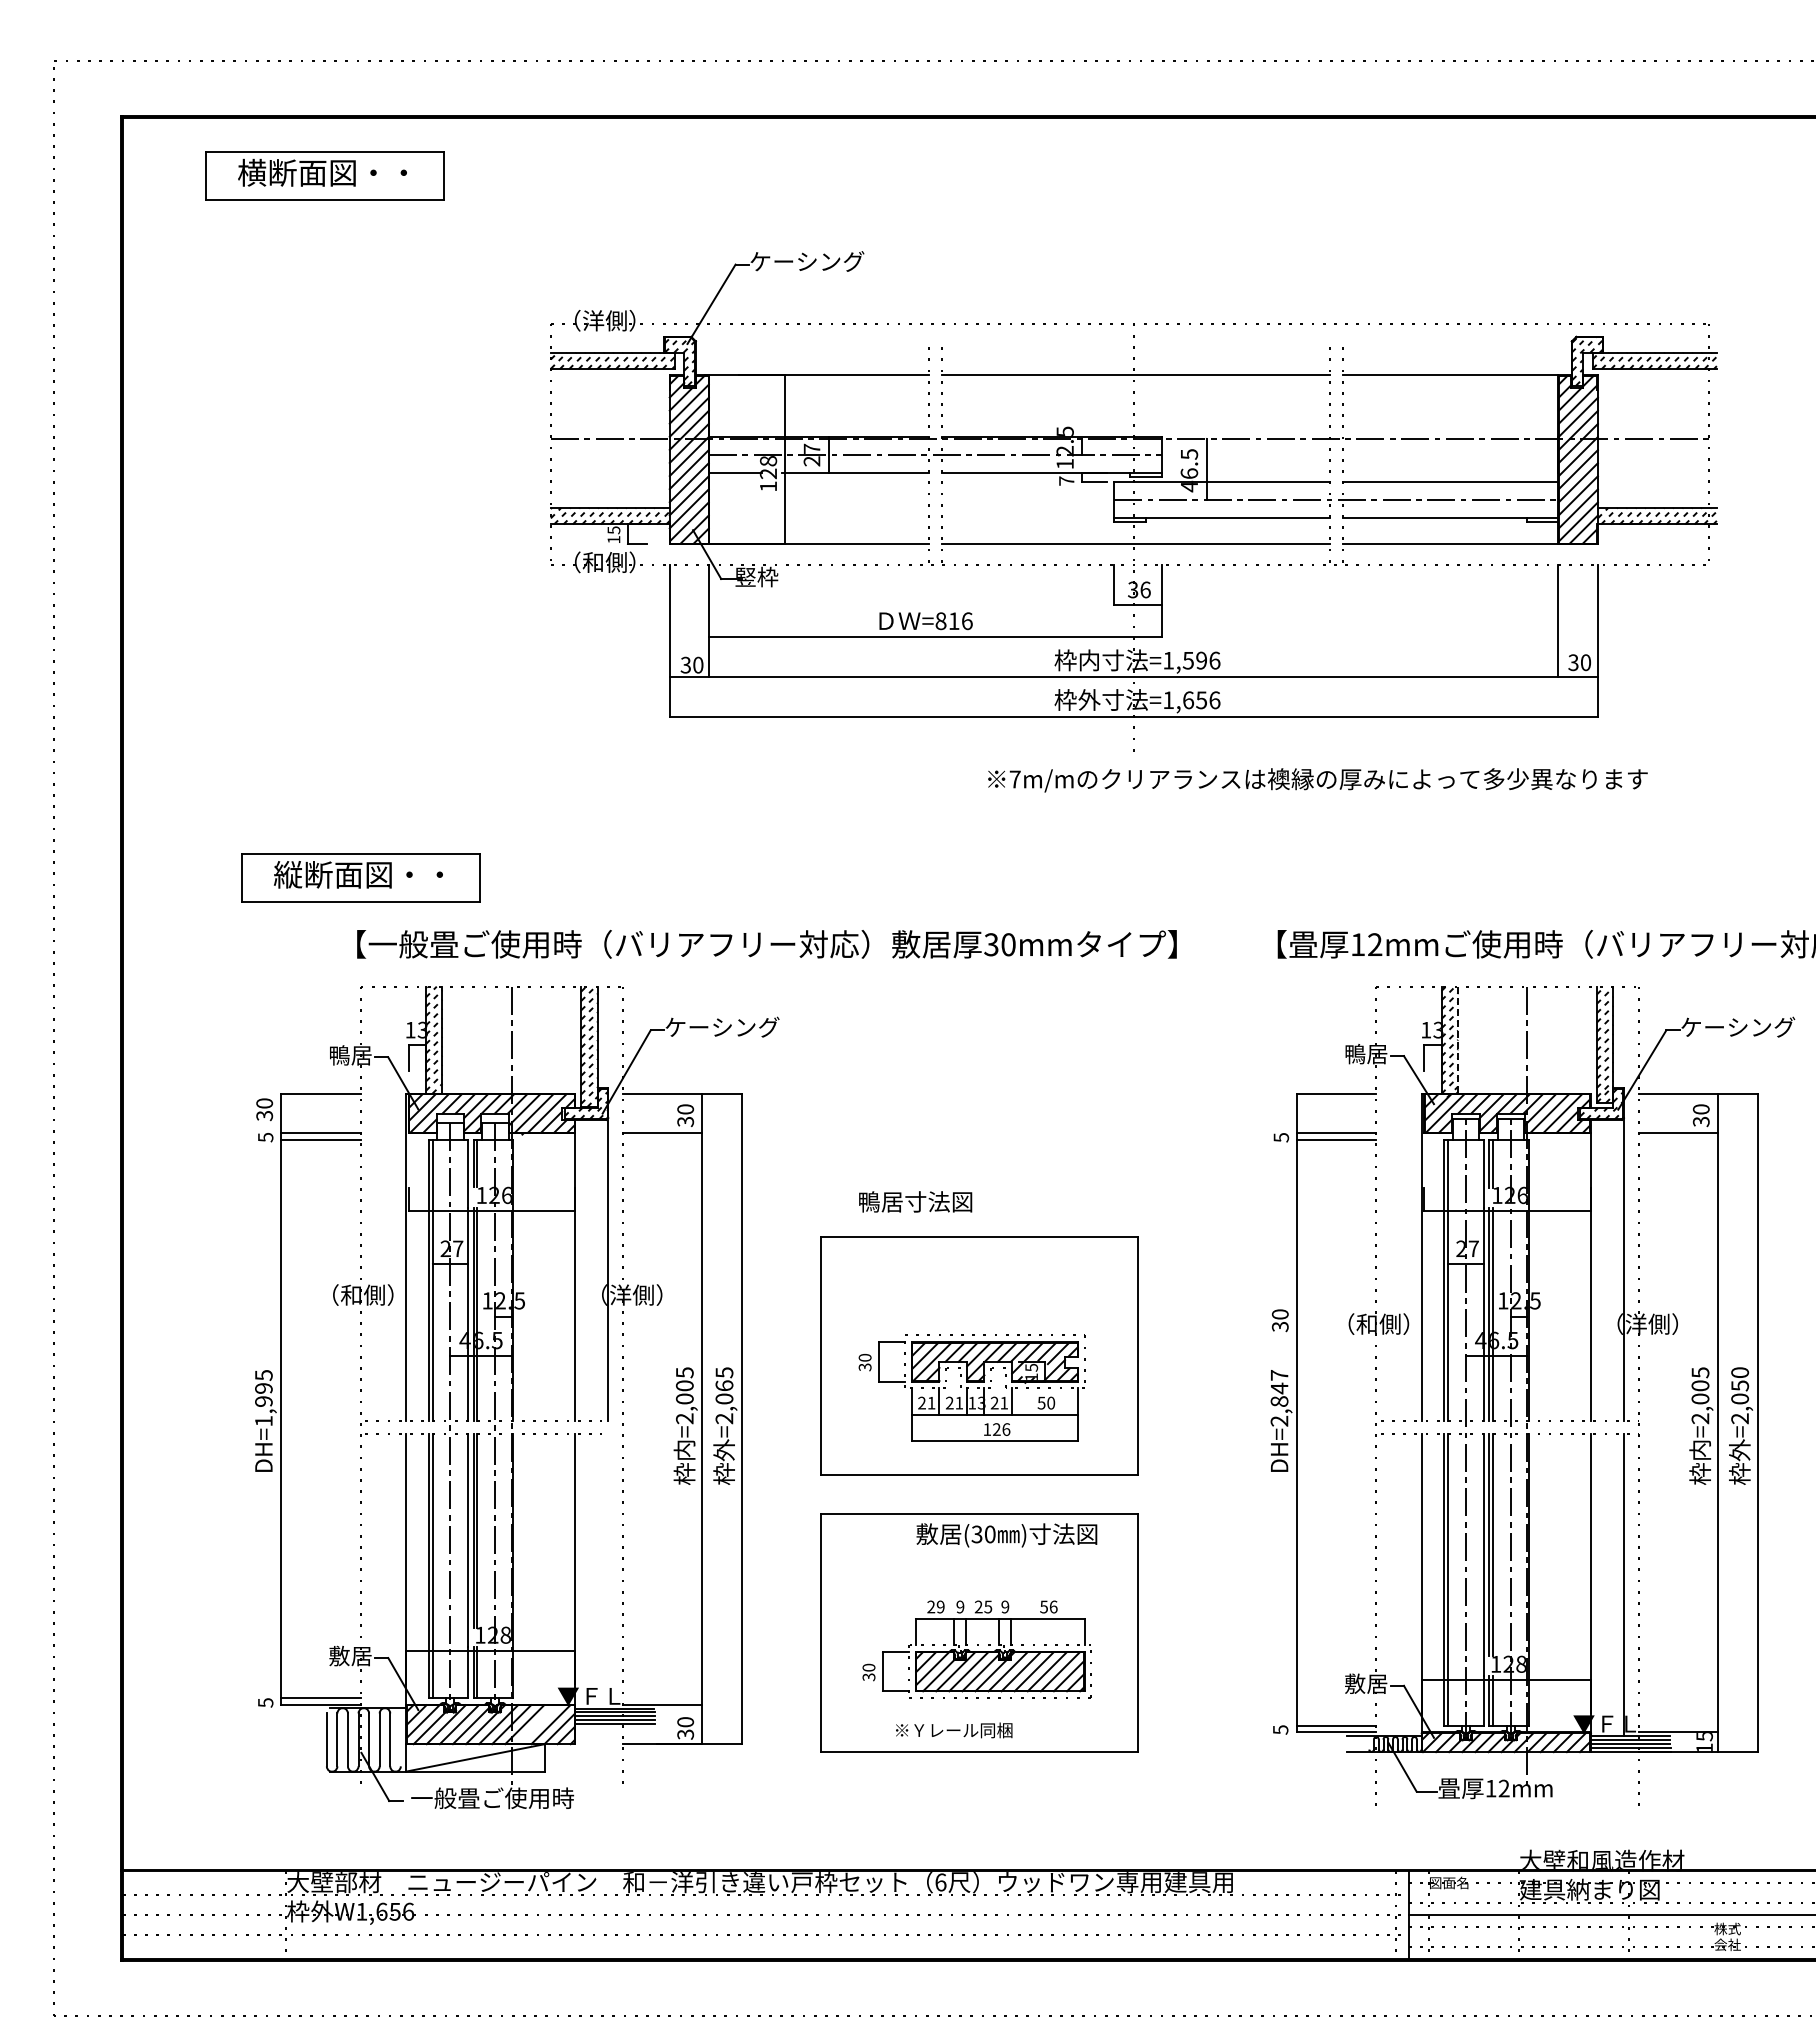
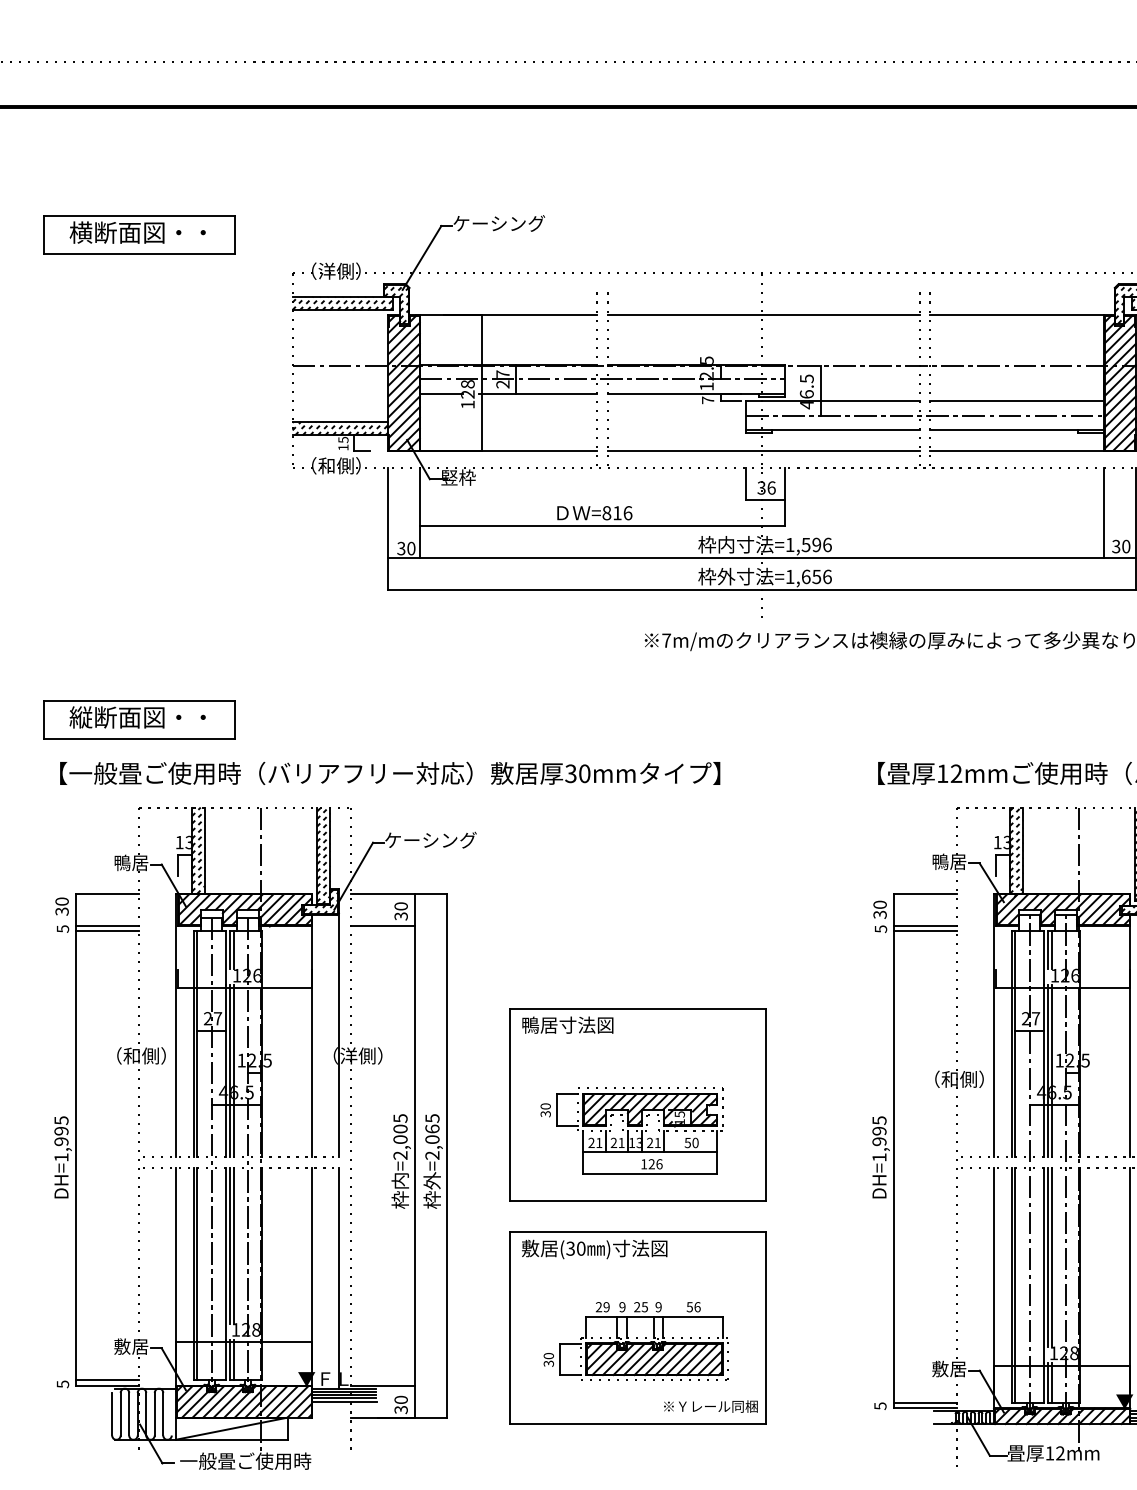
part: (324, 175) -> (139, 234), moved
text: (766, 944) -> (389, 773), moved
line: (1458, 1040) -> (1023, 850), dashed -> solid
text: (915, 1201) -> (567, 1024), moved
text: (1280, 1320) -> (880, 909), moved
text: (1279, 1398) -> (879, 1139), DH=2,847 -> DH=1,995
text: (1006, 1535) -> (594, 1249), moved
line: (608, 1571) -> (339, 1278), added
line: (537, 1724) -> (281, 1401), added
text: (954, 1730) -> (711, 1406), moved

